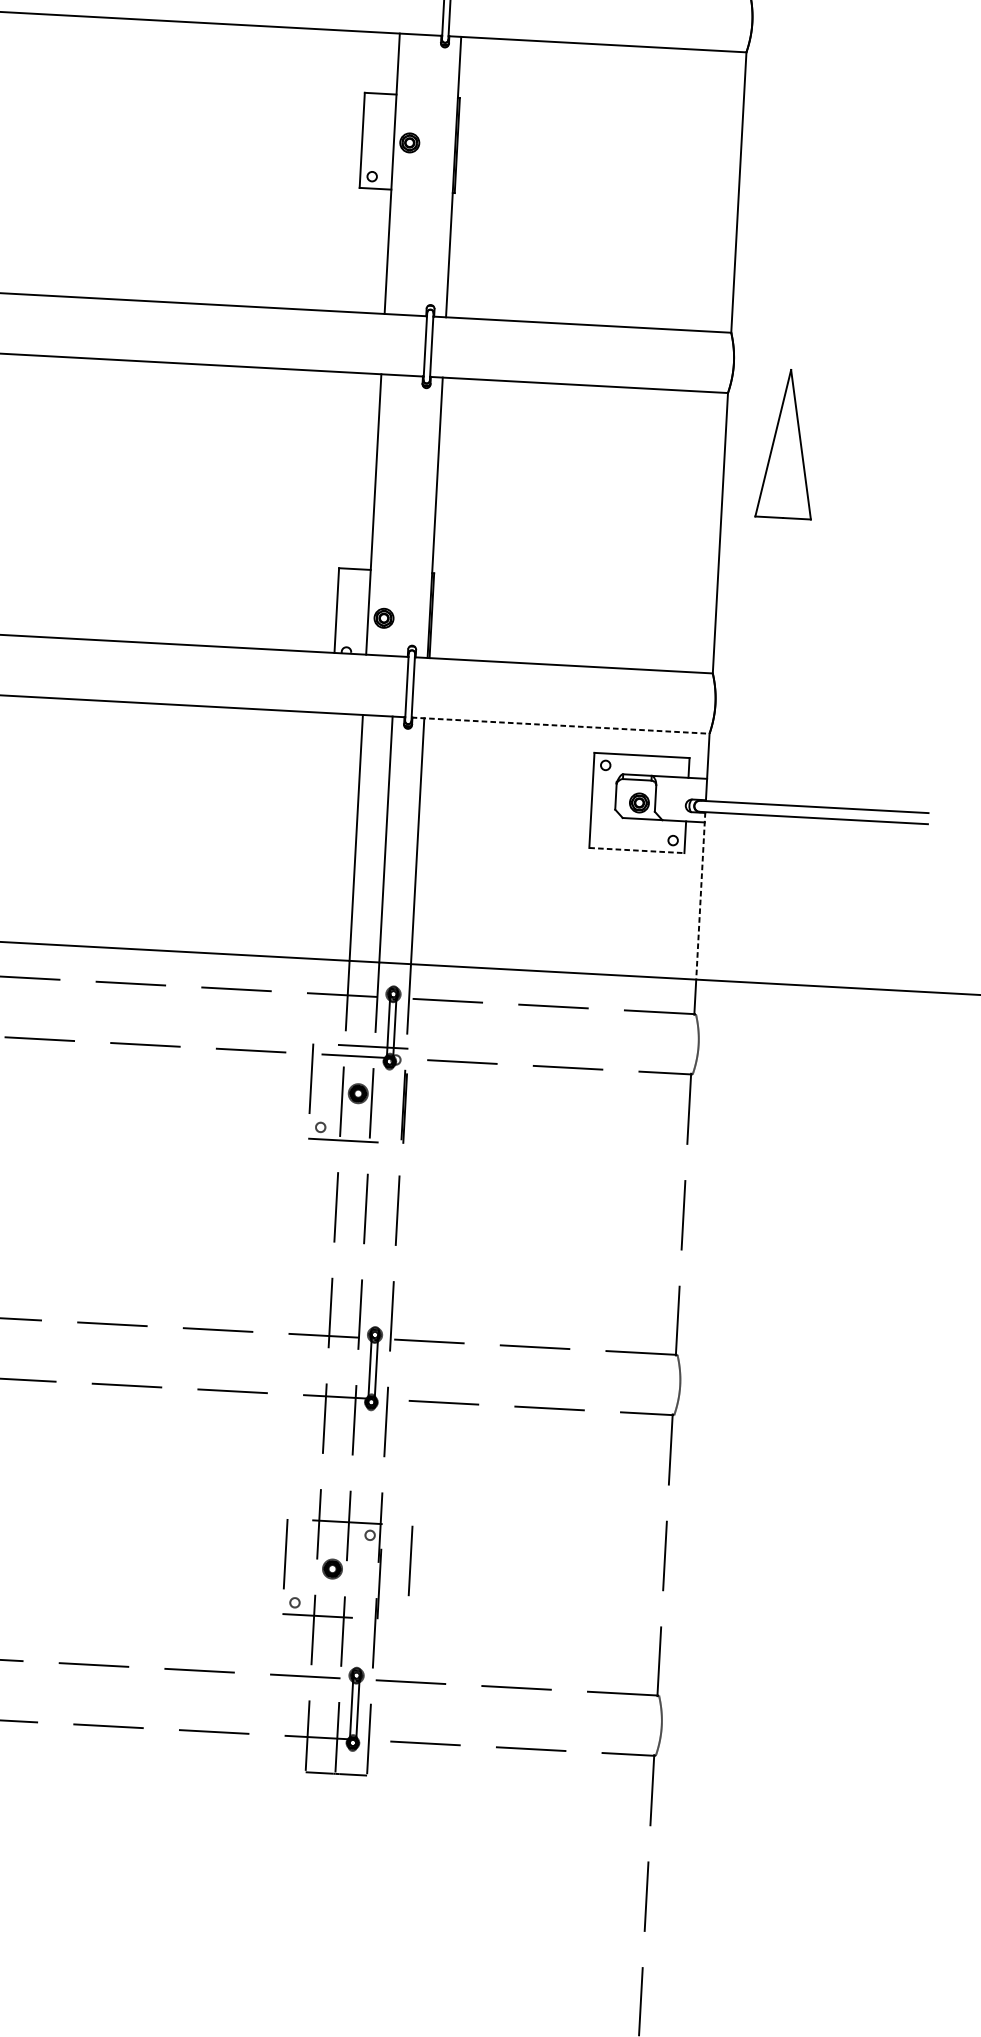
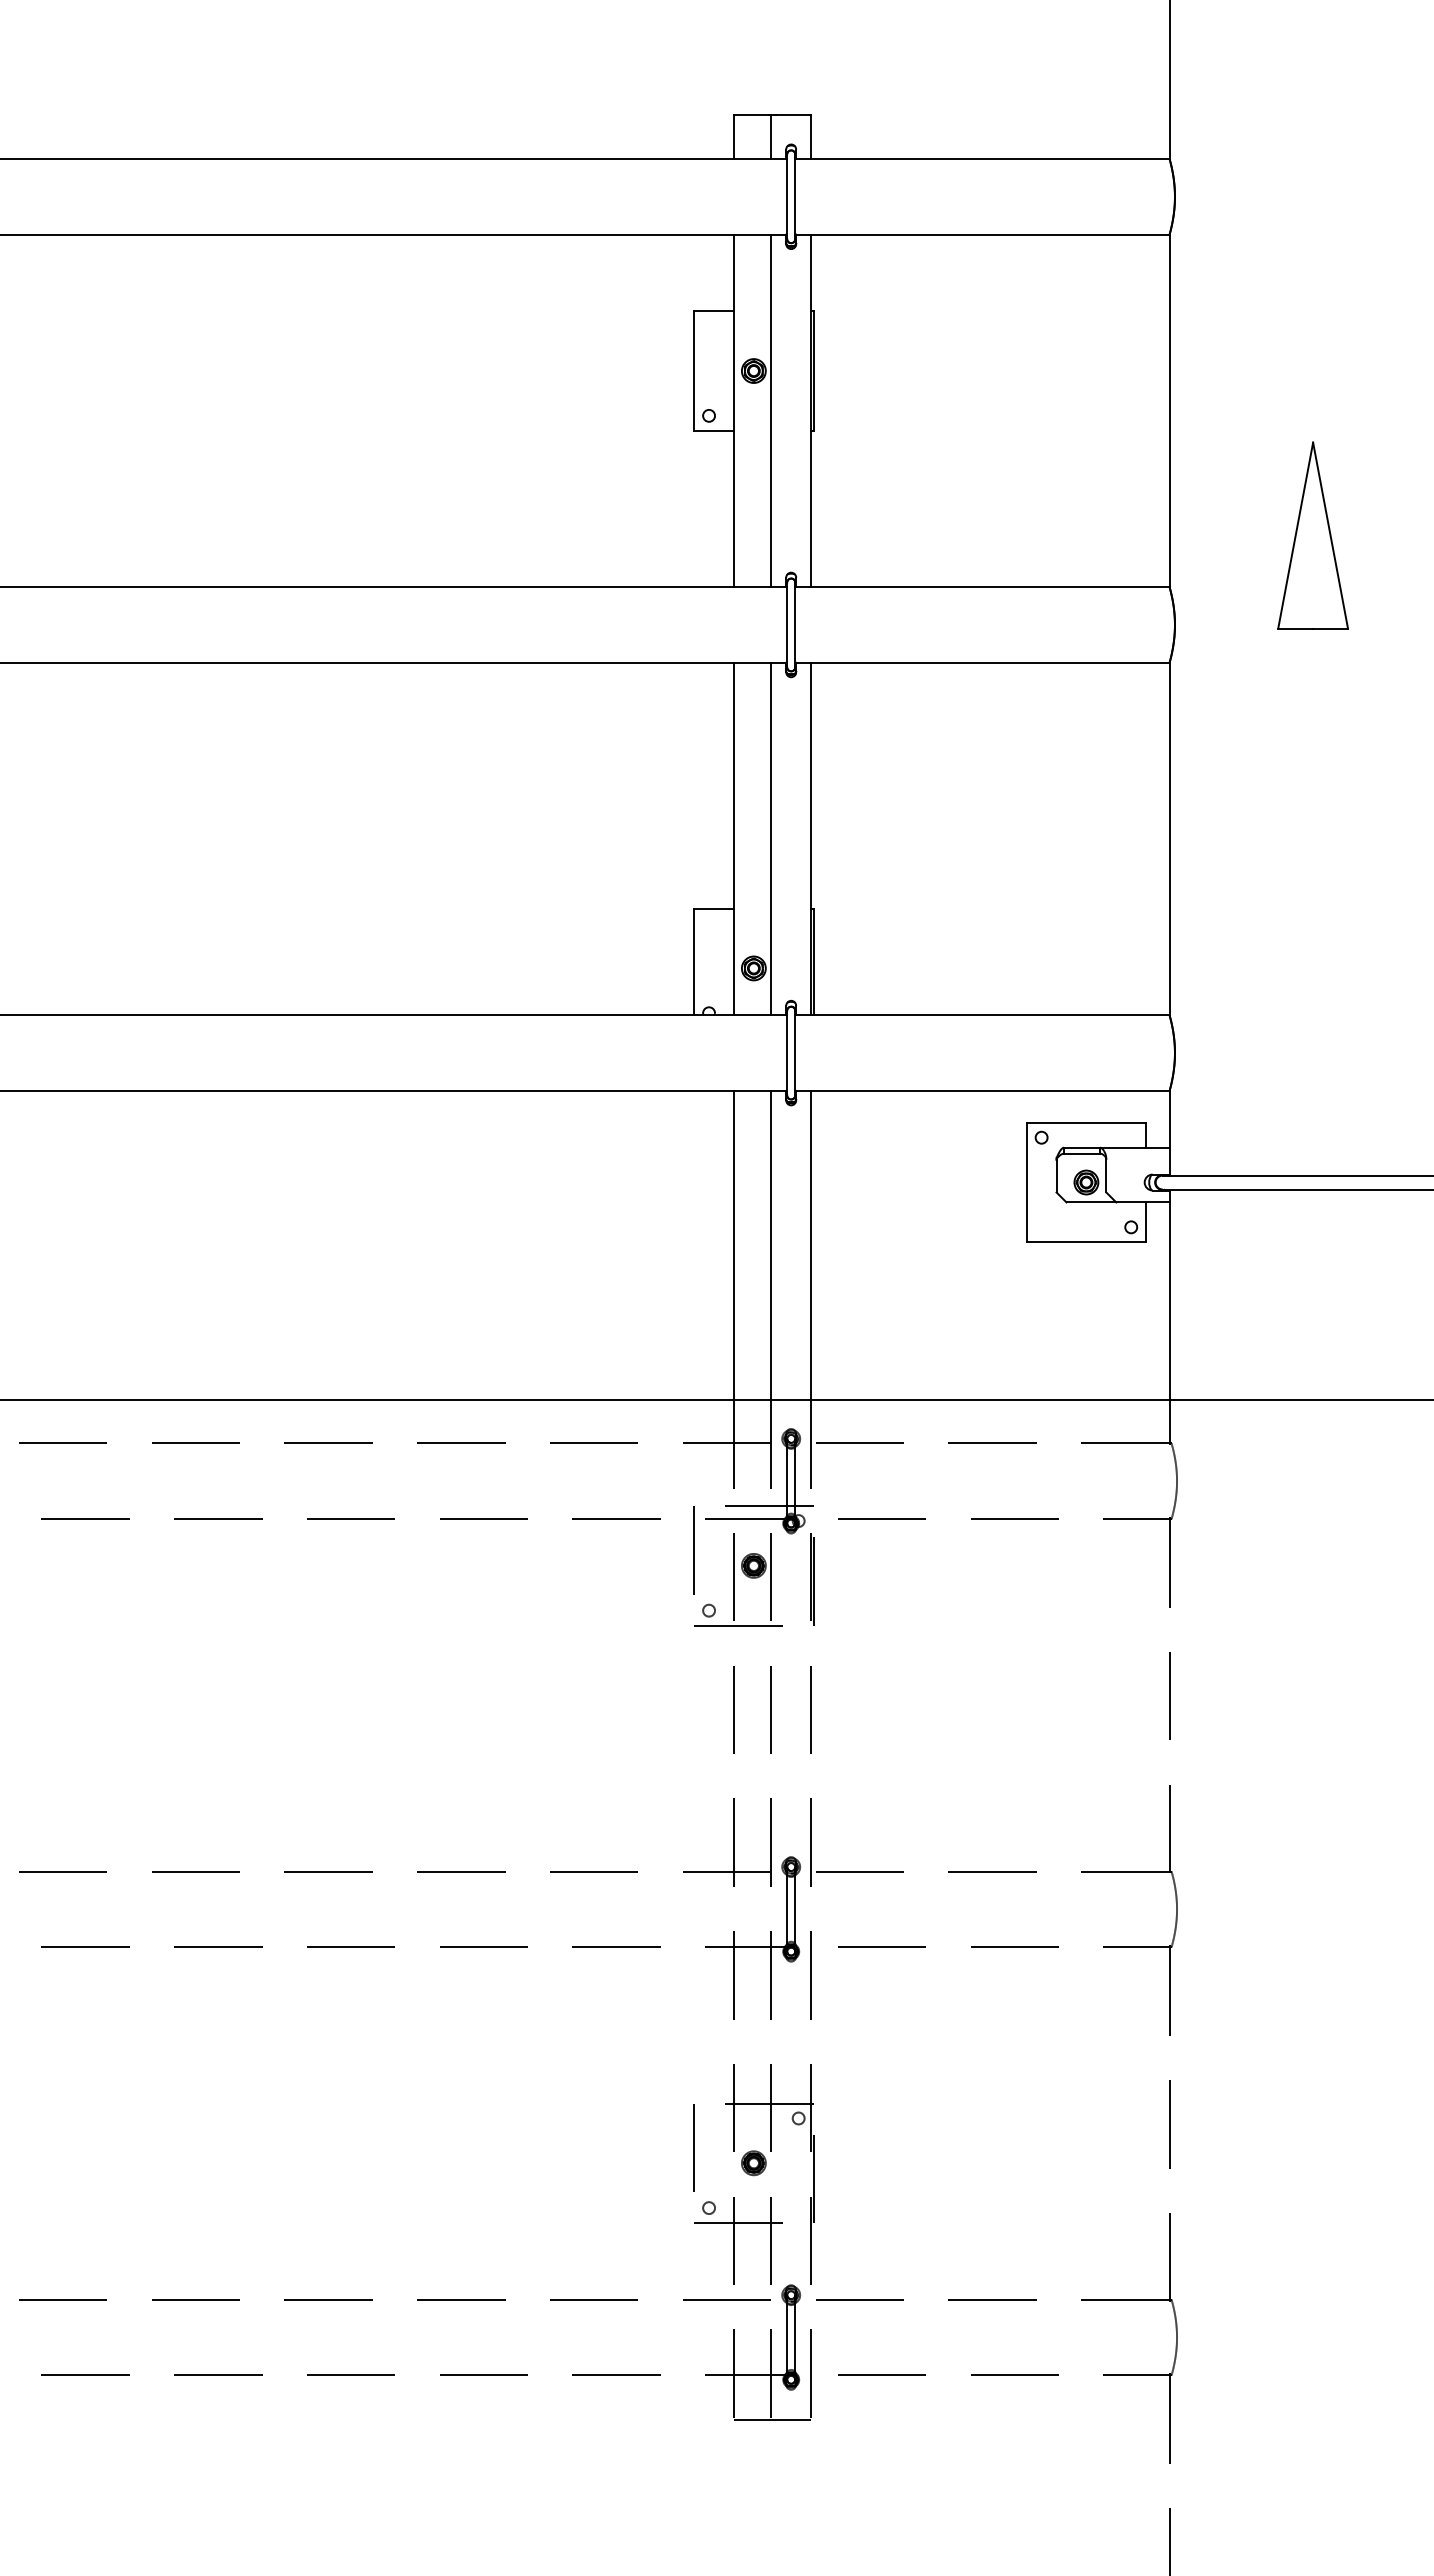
line: (422, 175) -> (771, 410), added
part: (786, 443) -> (1312, 535), moved
line: (403, 515) -> (771, 838), added
line: (560, 725) -> (982, 1090), dashed -> solid
line: (636, 850) -> (1086, 1242), dashed -> solid
line: (700, 896) -> (1169, 1295), dashed -> solid
line: (410, 1560) -> (850, 2147), removed

